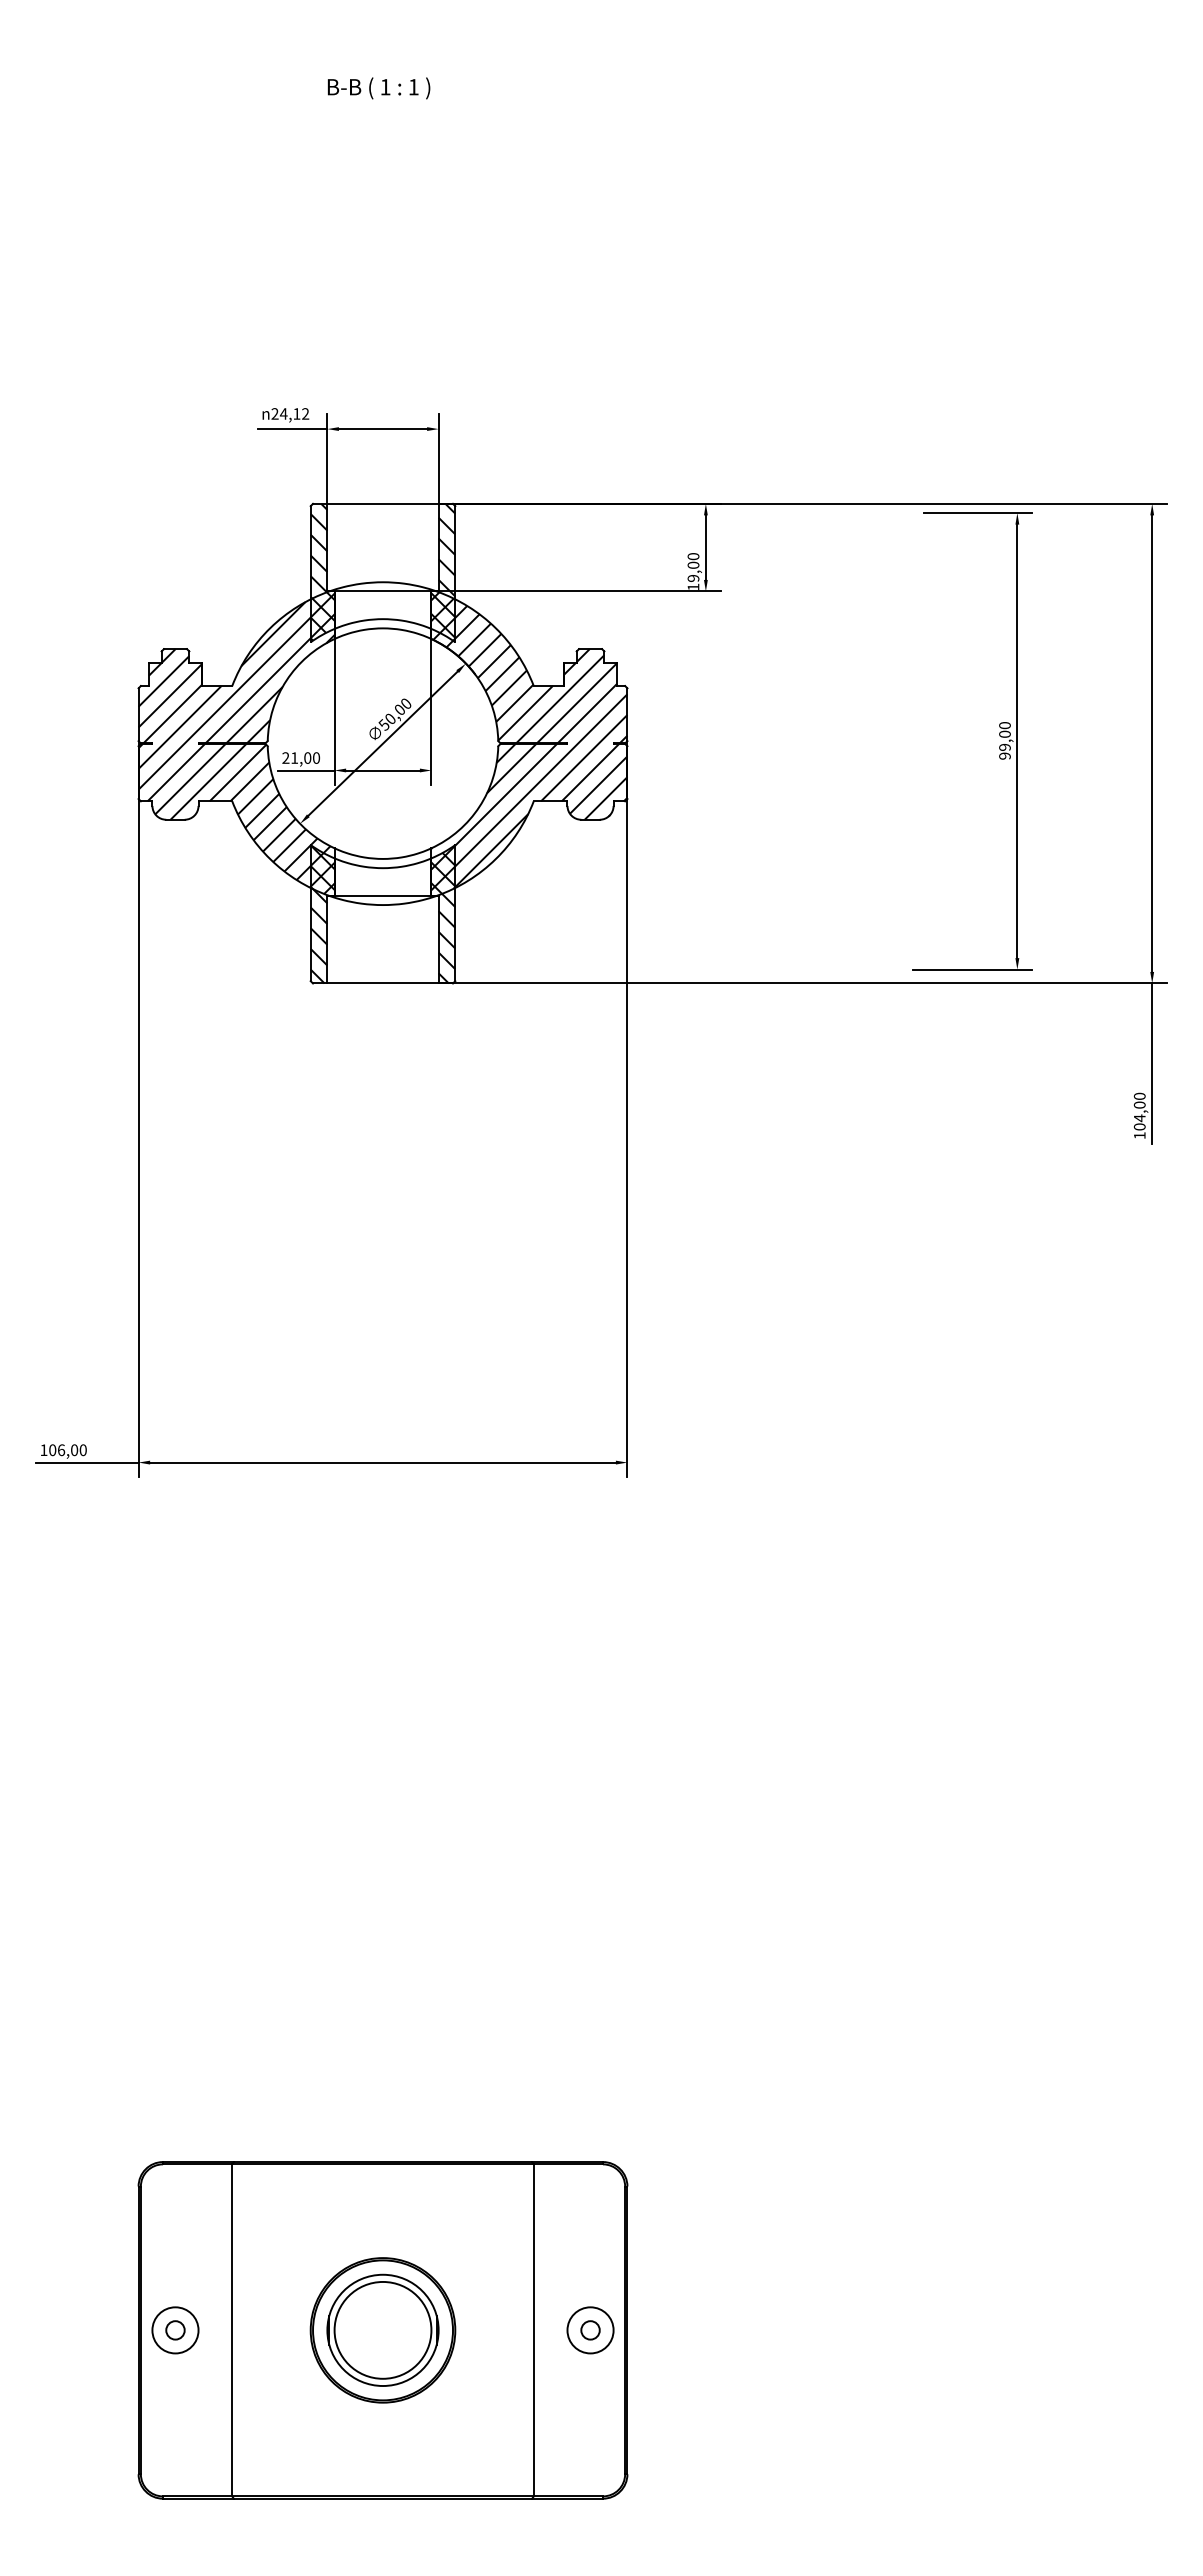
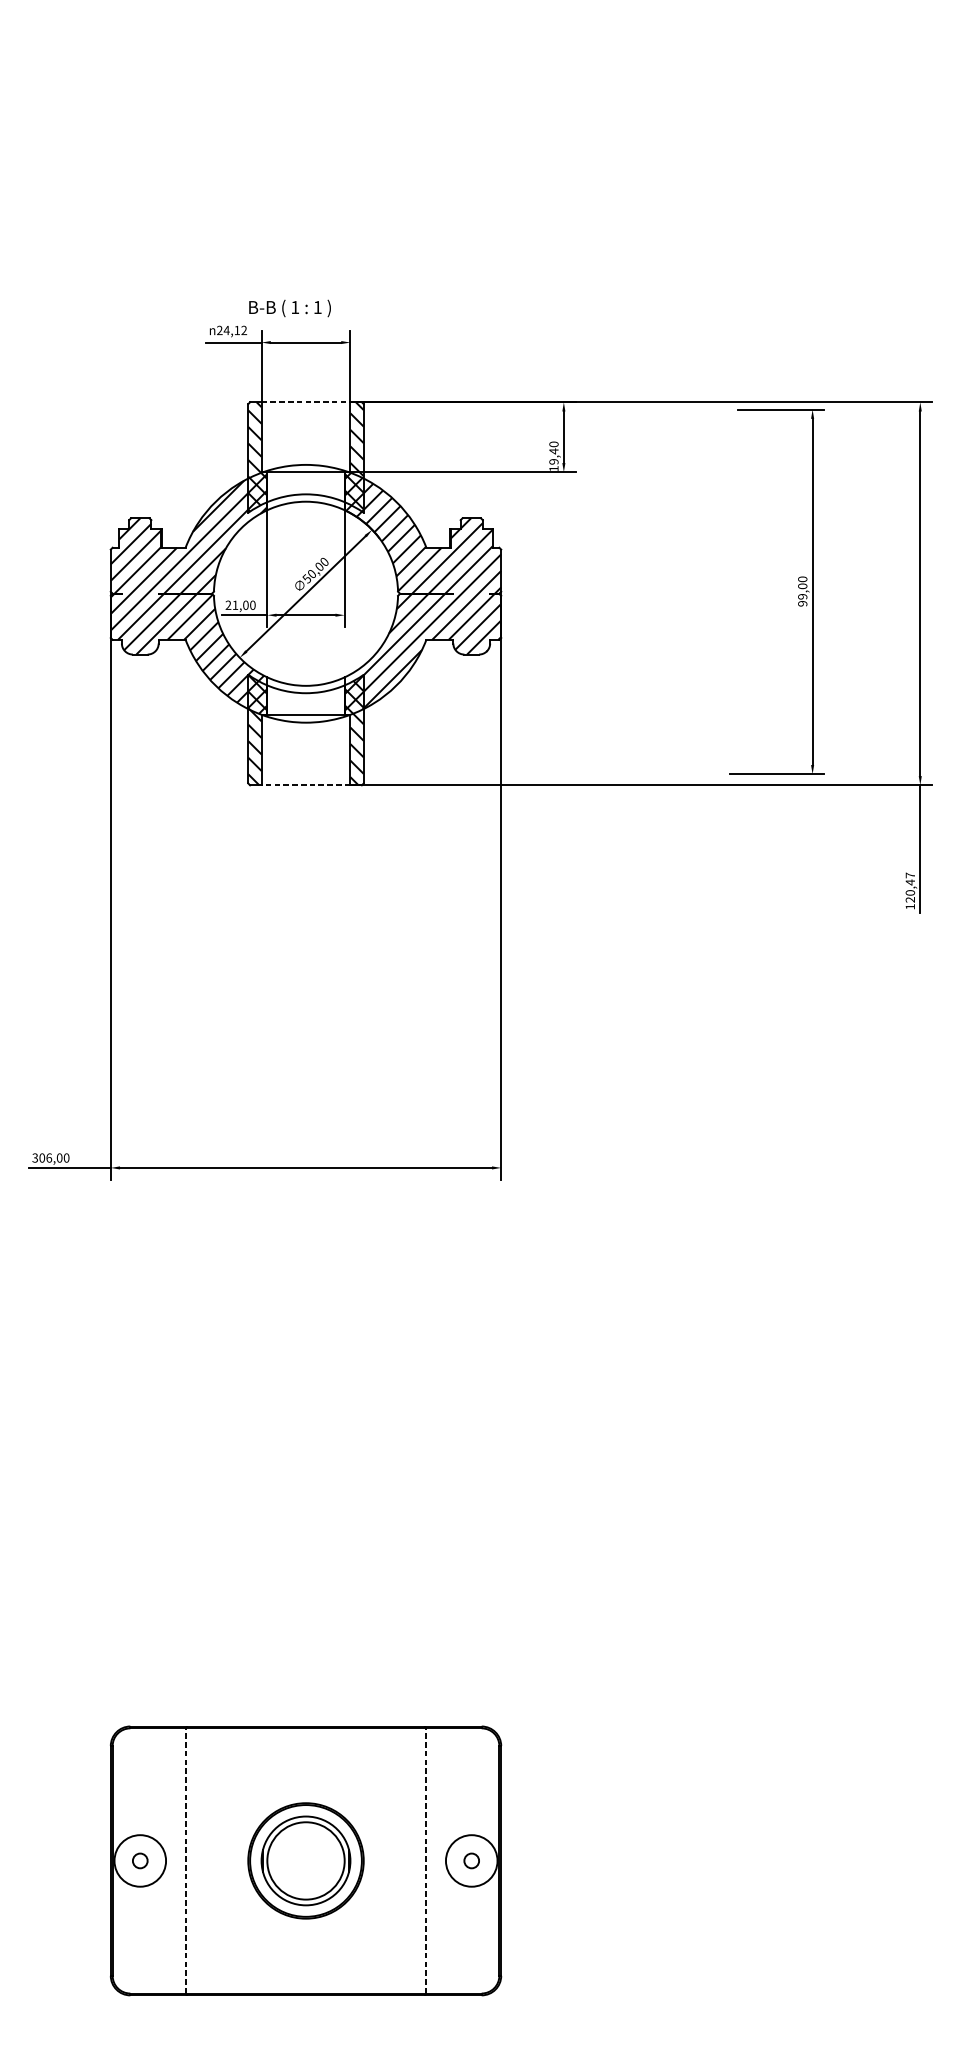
text: (379, 88) -> (290, 308), moved
line: (383, 503) -> (306, 401), solid -> dashed
text: (693, 565) -> (553, 451), 19,00 -> 19,40
line: (383, 983) -> (306, 785), solid -> dashed
text: (1139, 1111) -> (910, 887), 104,00 -> 120,47
text: (43, 1450) -> (34, 1158), 106,00 -> 306,00
line: (232, 2329) -> (185, 1860), solid -> dashed
line: (533, 2329) -> (426, 1860), solid -> dashed
circle: (175, 2330) -> (140, 1861), size x1.4
circle: (590, 2330) -> (471, 1861), size x1.4

